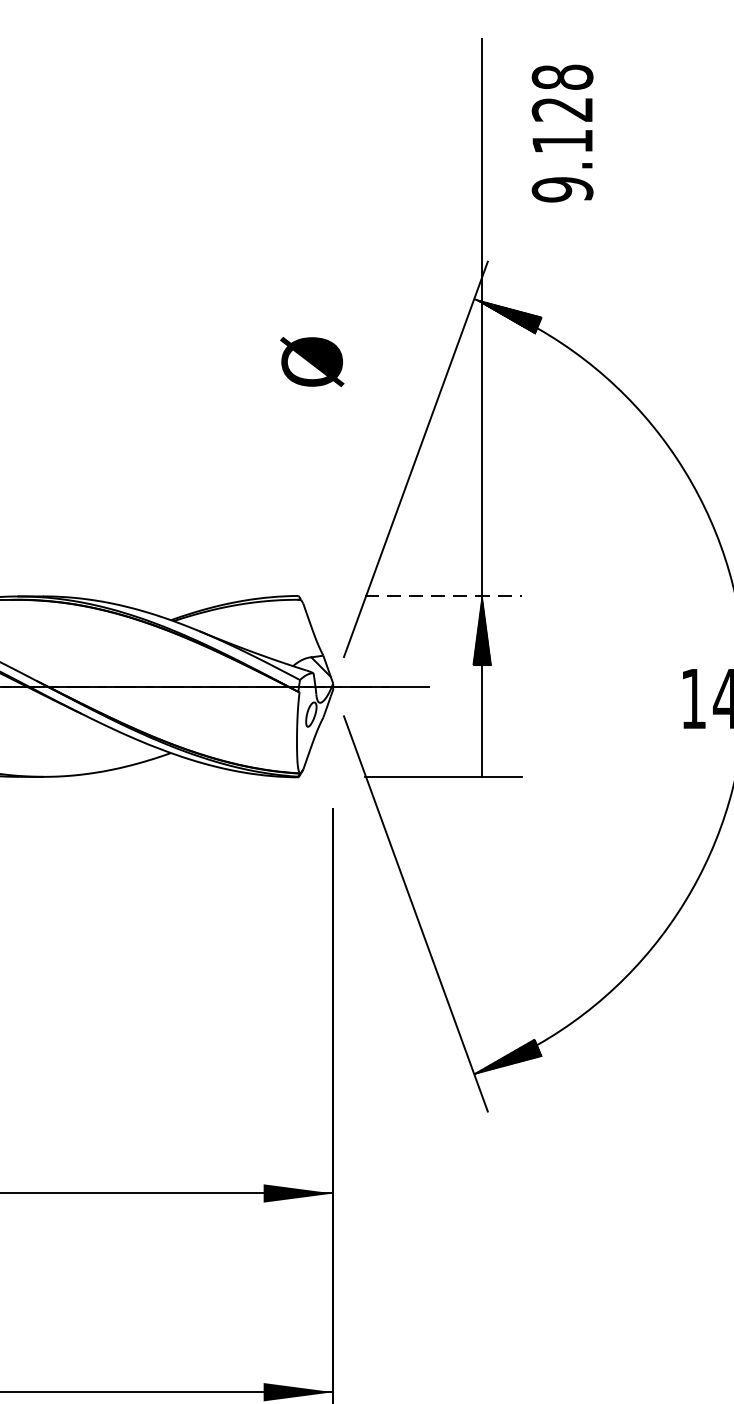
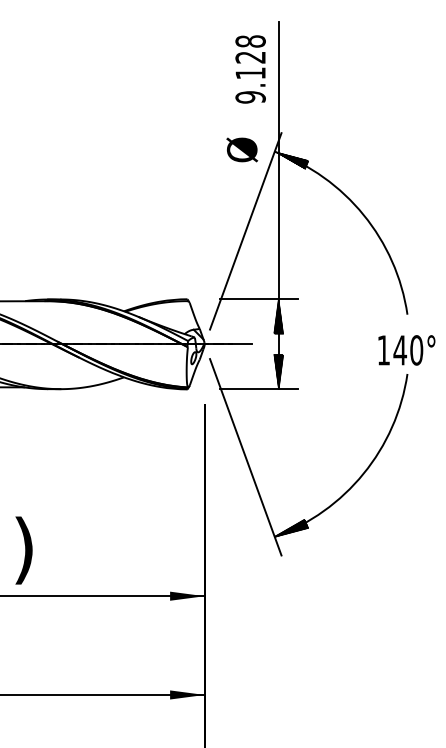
text: (562, 133) -> (250, 69), moved
text: (312, 361) -> (242, 149), moved
line: (443, 596) -> (259, 299), dashed -> solid
hatch: (481, 741) -> (278, 371), added

